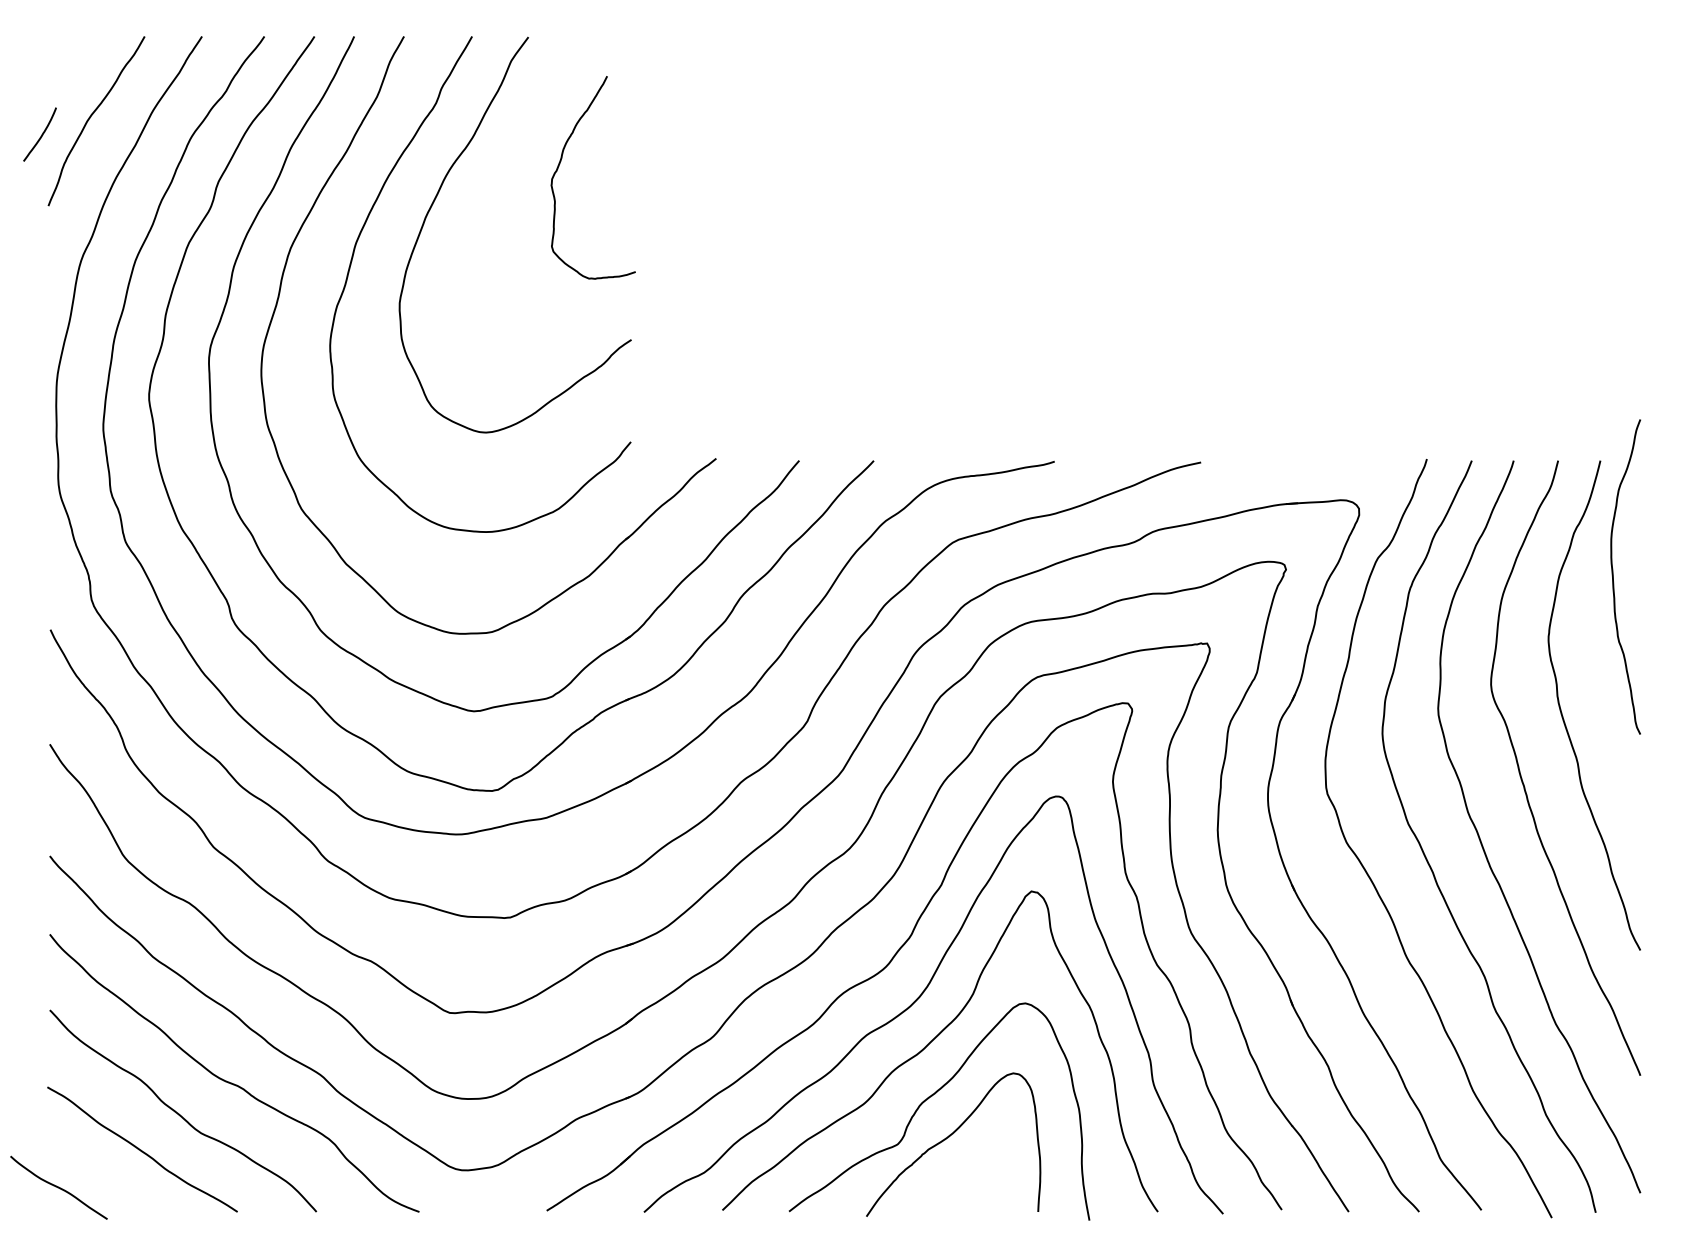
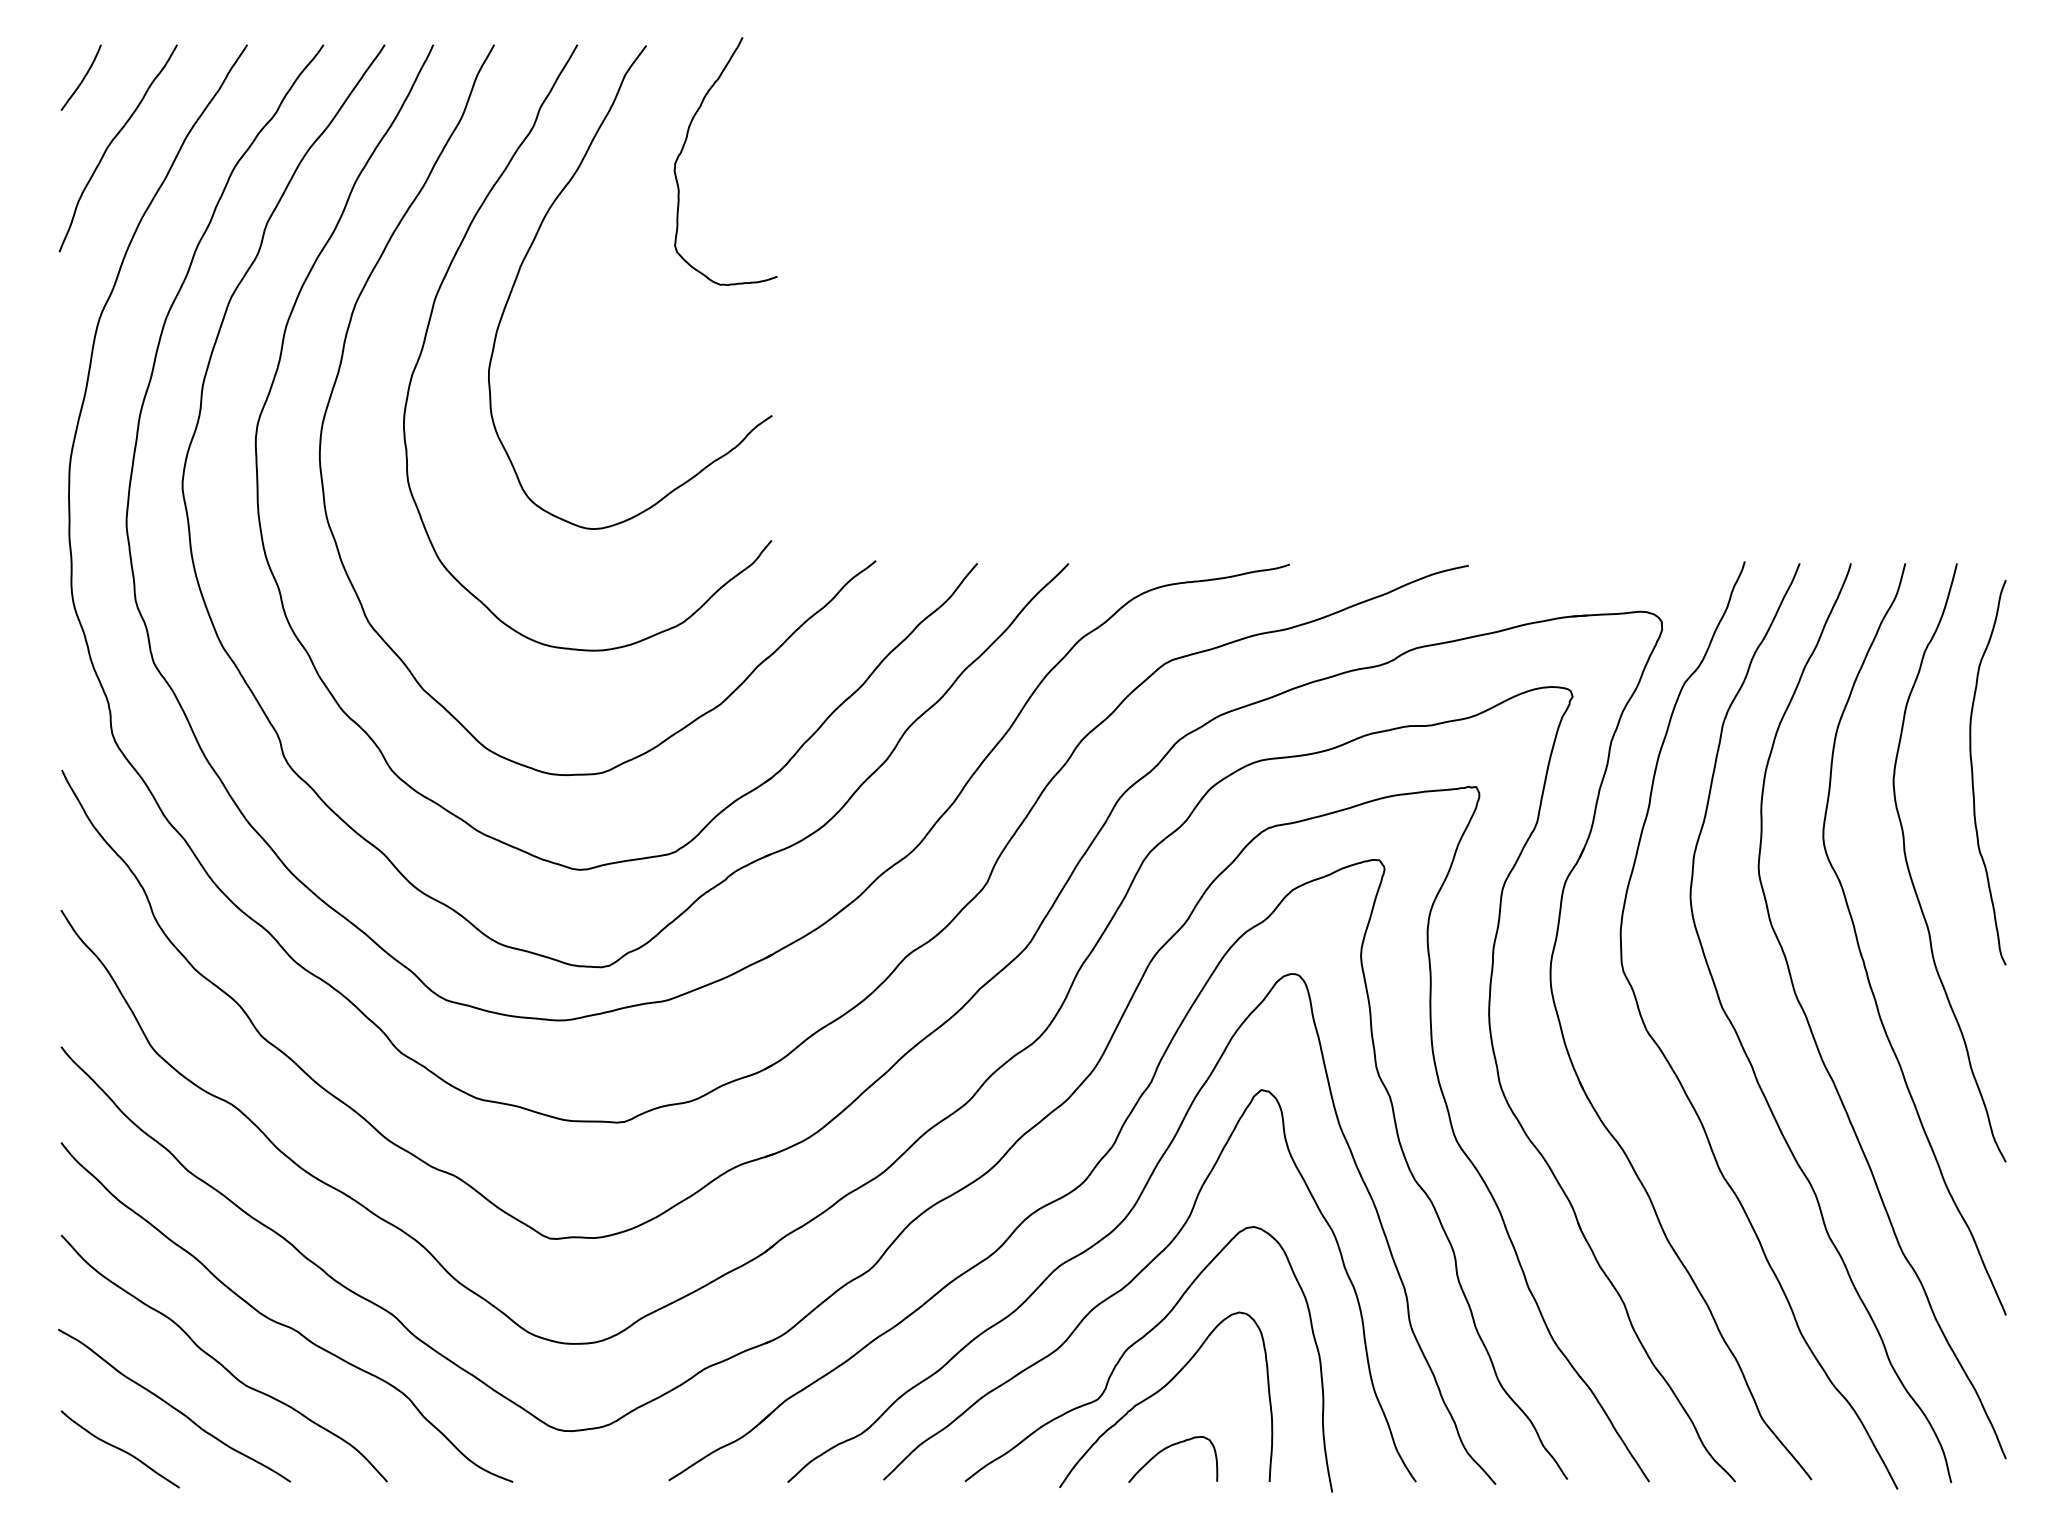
curve: (41, 135) -> (82, 78), moved
curve: (560, 163) -> (685, 144), moved
curve: (1613, 576) -> (1973, 772), moved
curve: (954, 1184) -> (1167, 1448), added
curve: (58, 1187) -> (119, 1449), moved

